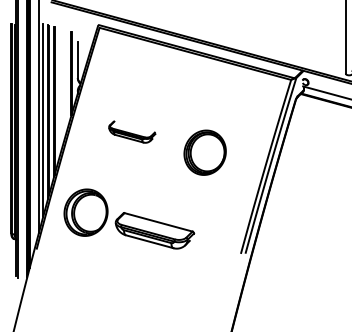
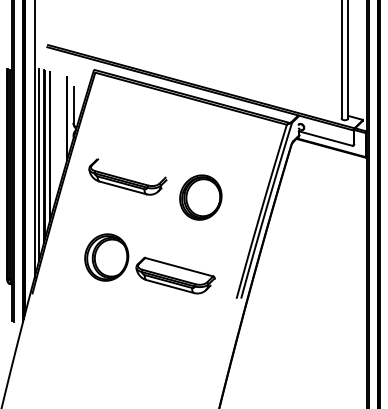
part: (131, 131) -> (127, 176), size x1.67
part: (128, 218) -> (149, 263), moved

